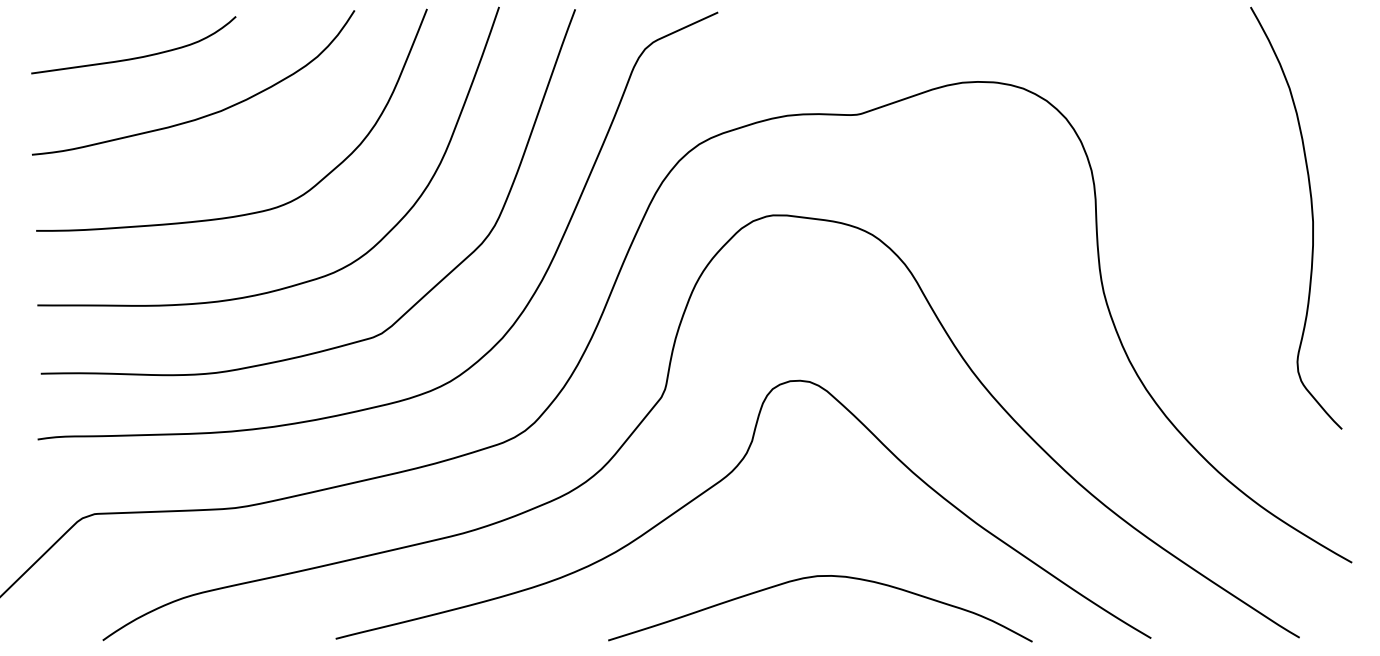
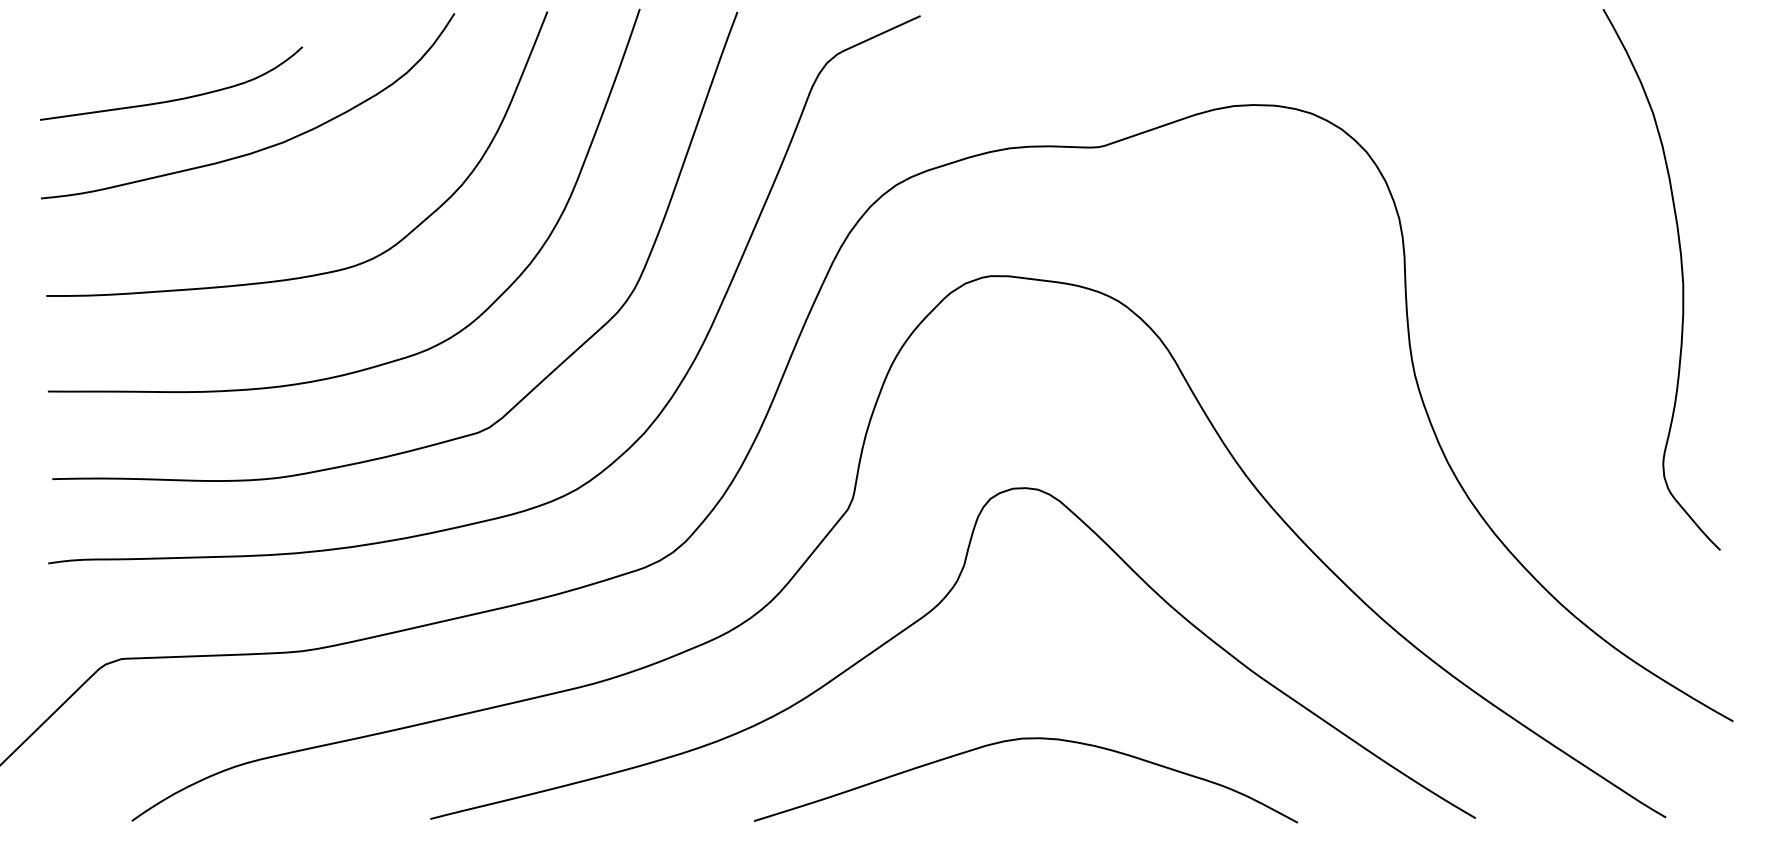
curve: (133, 57) -> (171, 99), moved
curve: (816, 577) -> (1021, 740), moved

